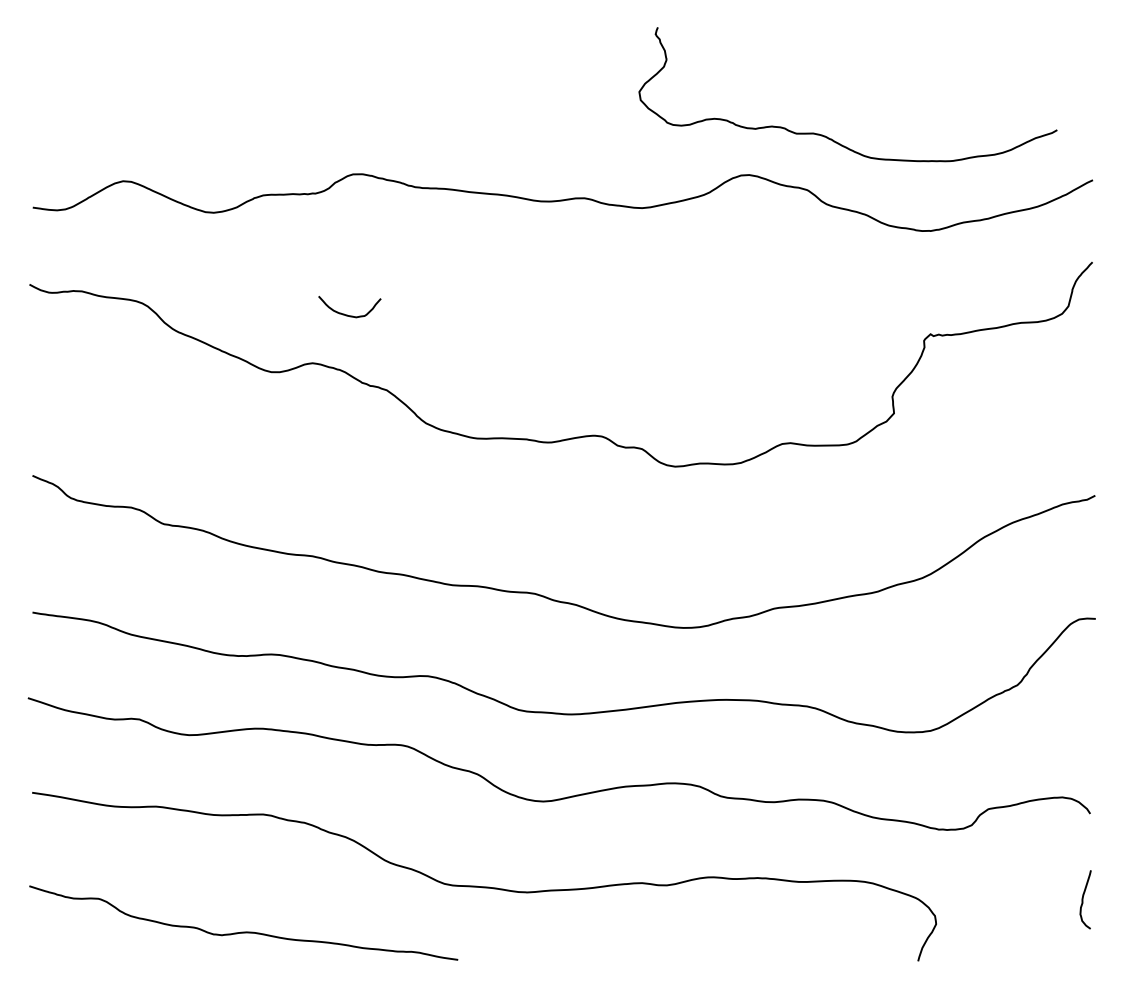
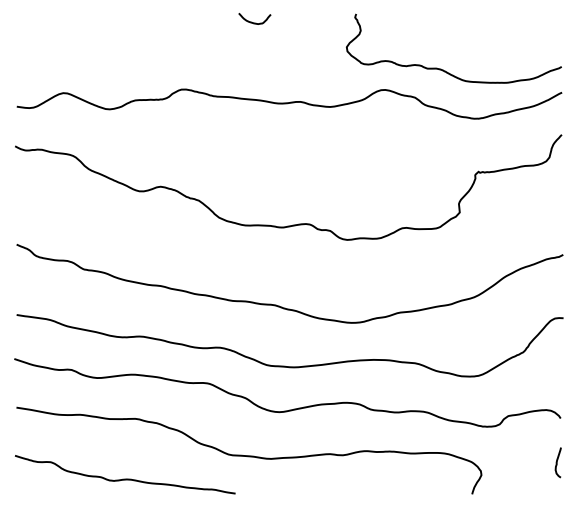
curve: (827, 135) -> (443, 69), moved
curve: (349, 314) -> (254, 22), moved

